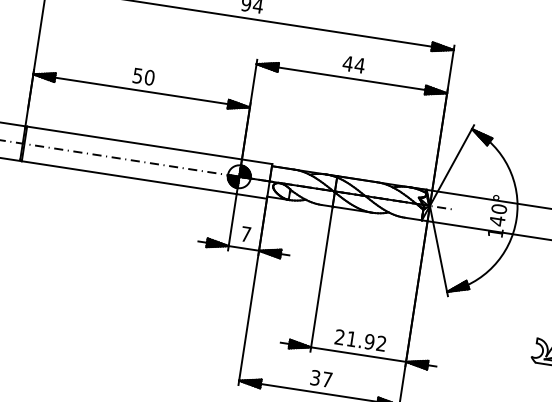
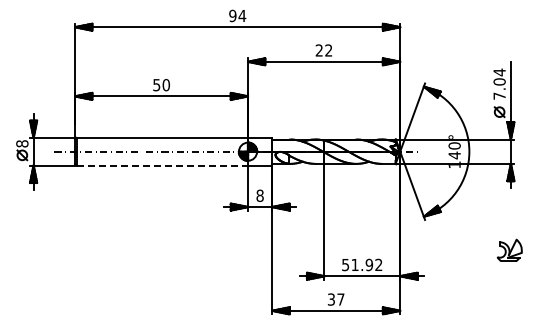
text: (353, 64) -> (323, 50), 44 -> 22
line: (129, 177) -> (162, 165), solid -> dashed
text: (245, 233) -> (259, 195), 7 -> 8
text: (339, 336) -> (345, 264), 21.92 -> 51.92

